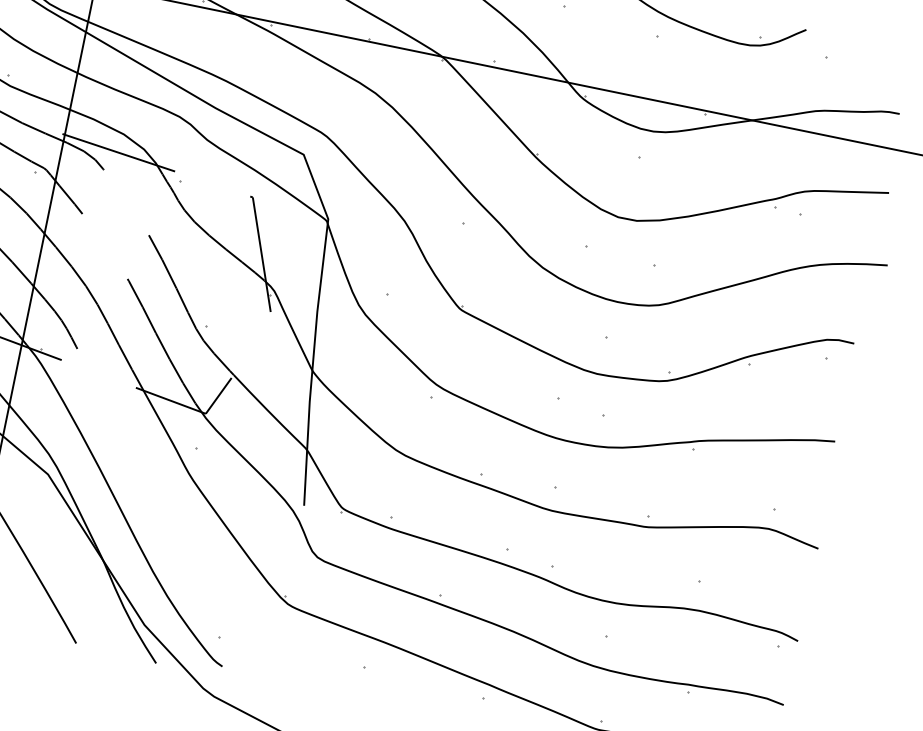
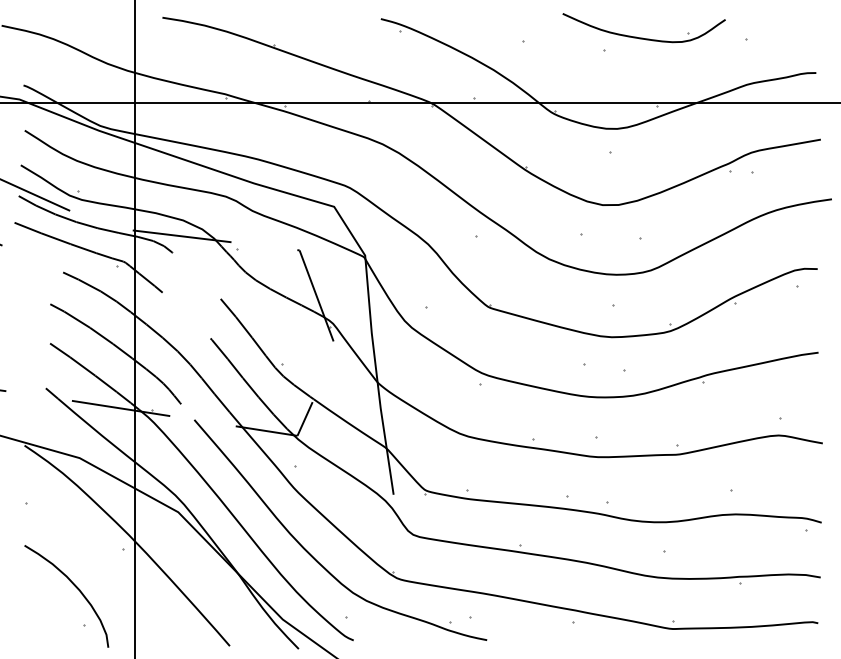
part: (195, 558) -> (313, 556), added

